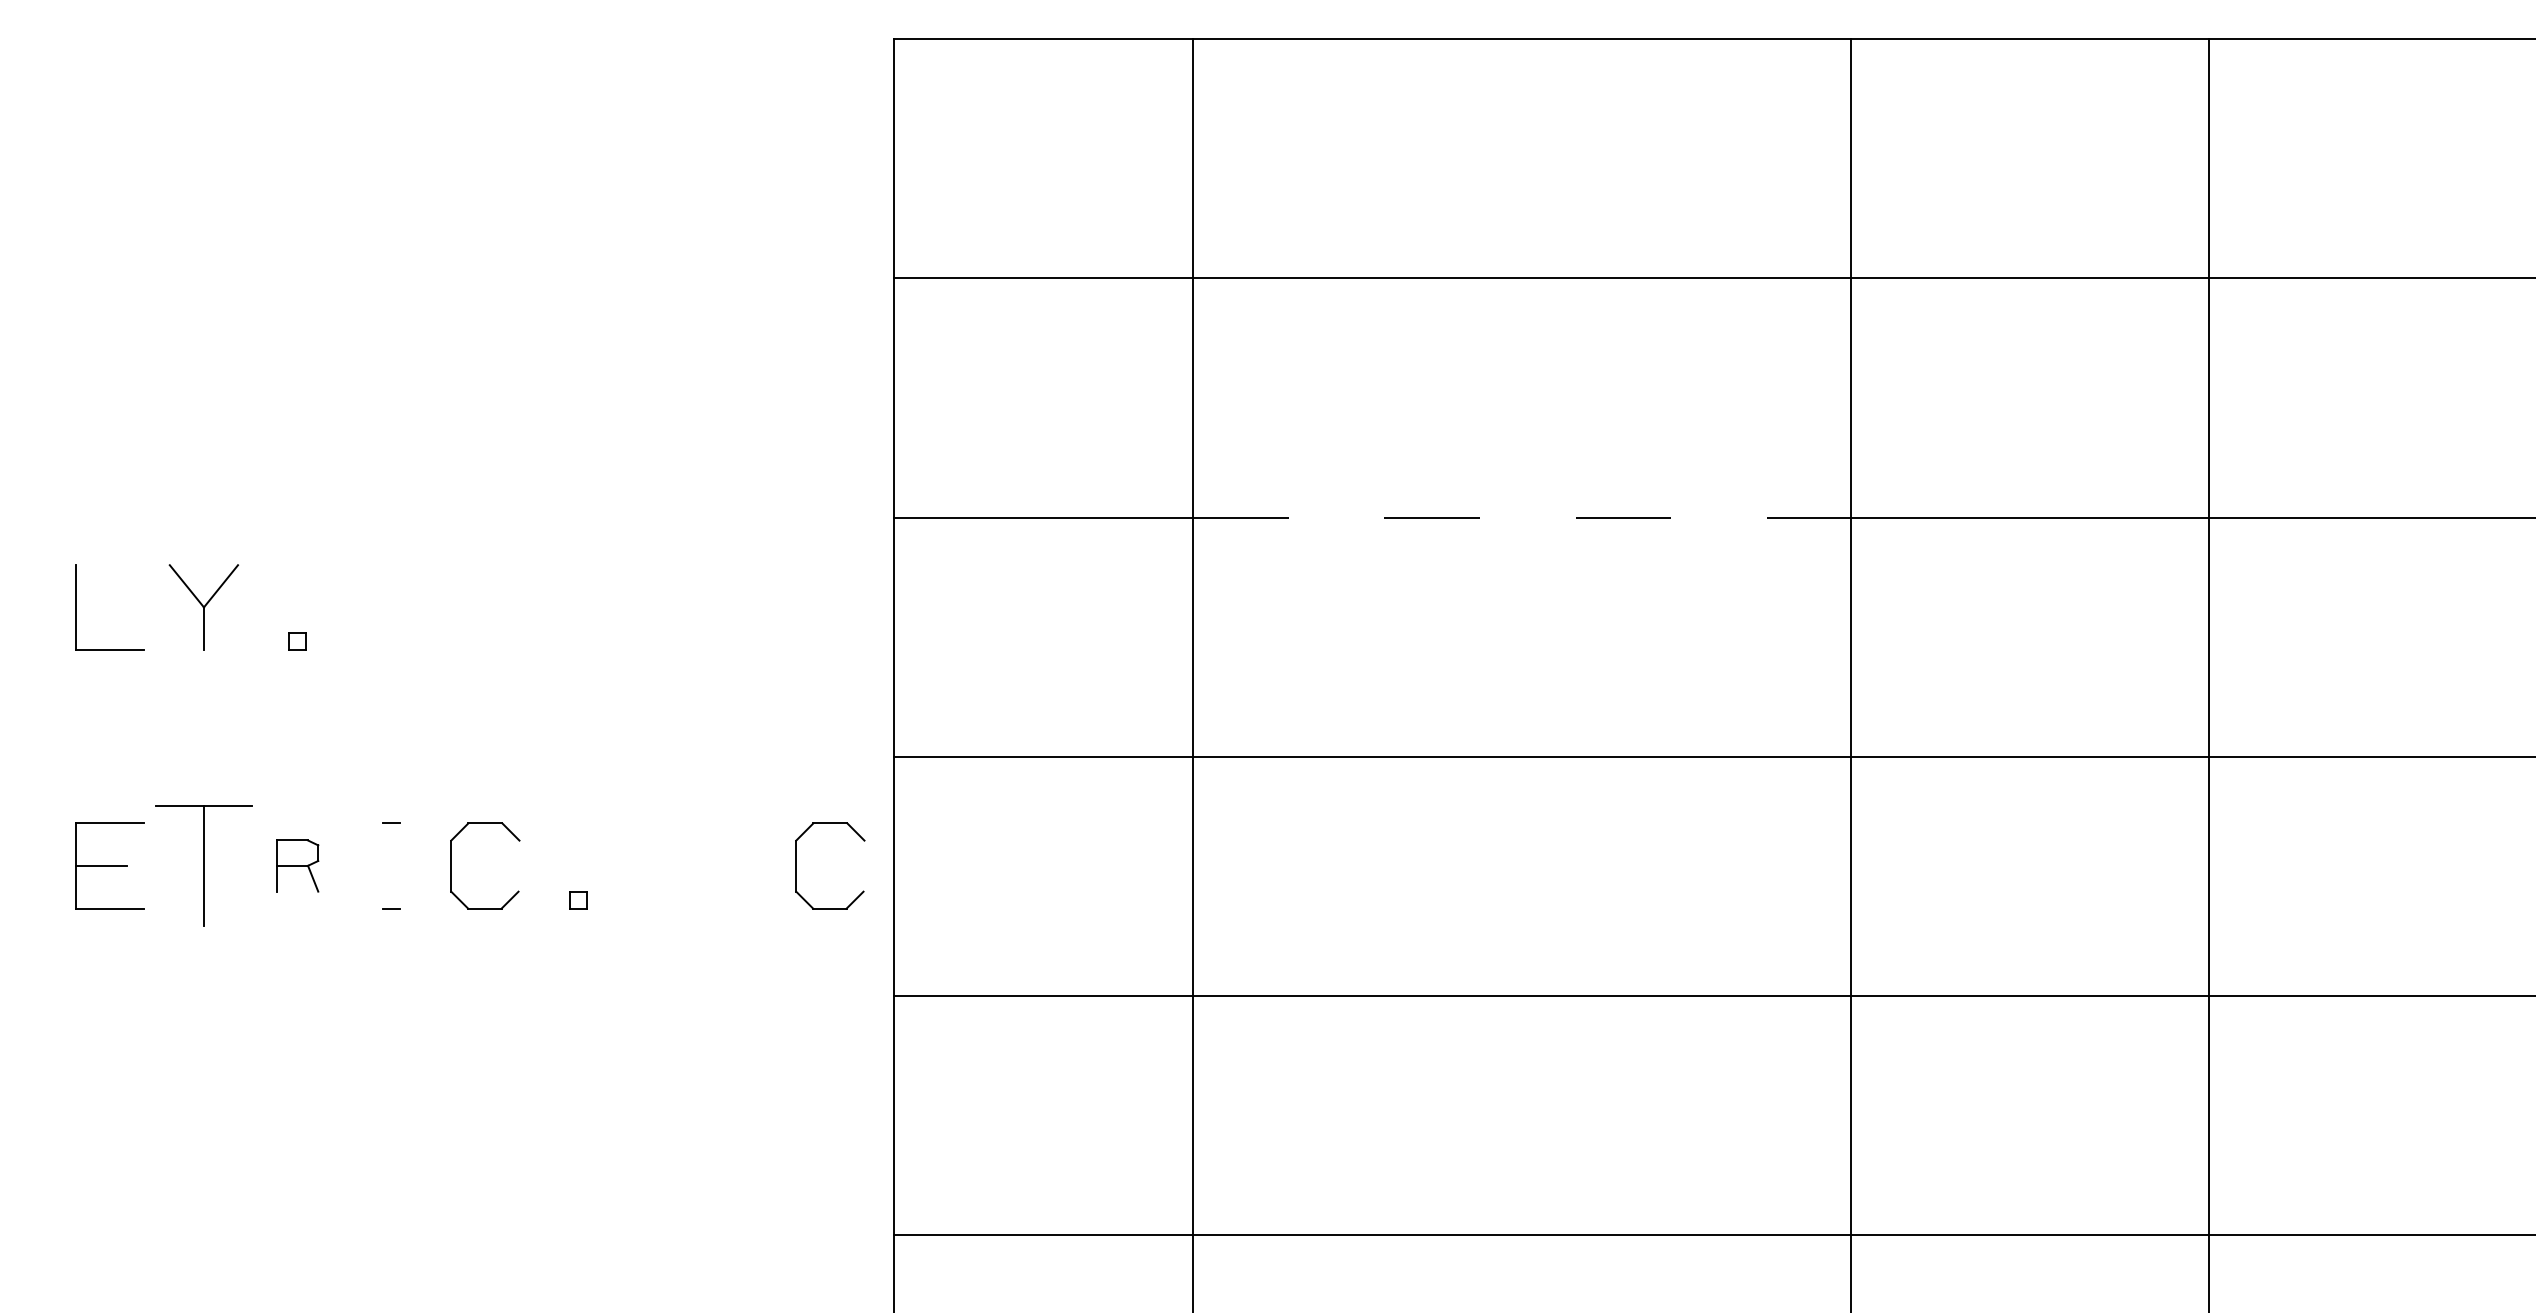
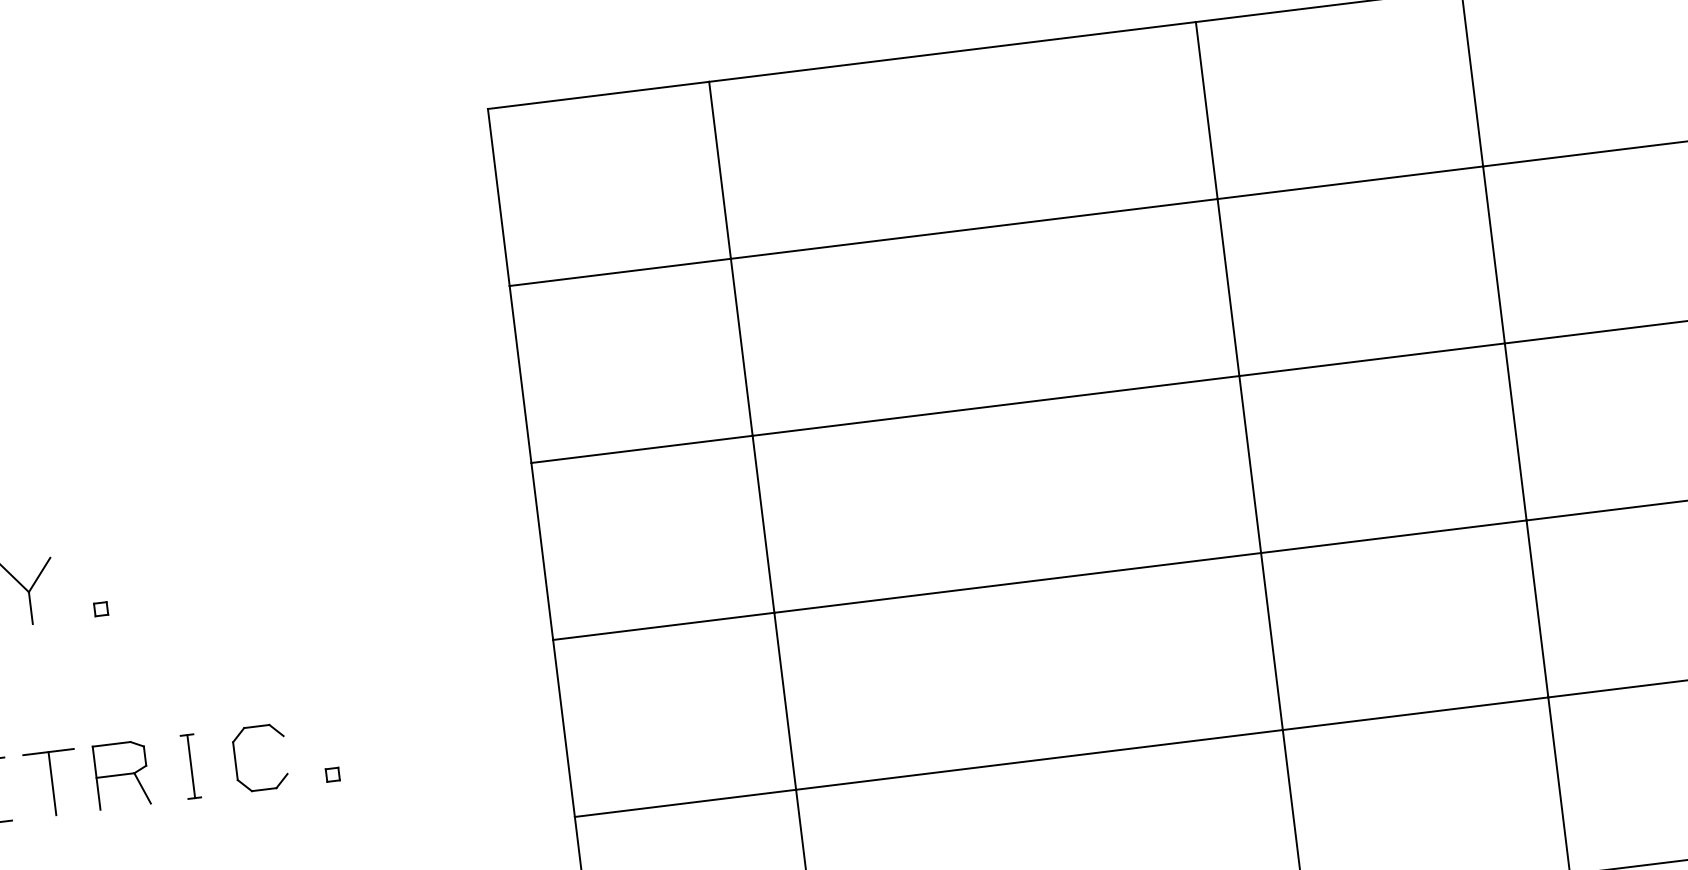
line: (1521, 517) -> (995, 405), dashed -> solid
part: (203, 865) -> (52, 783), size x0.71
part: (297, 865) -> (121, 774), size x1.67
line: (391, 865) -> (191, 766), added
part: (796, 865) -> (490, 729), removed

